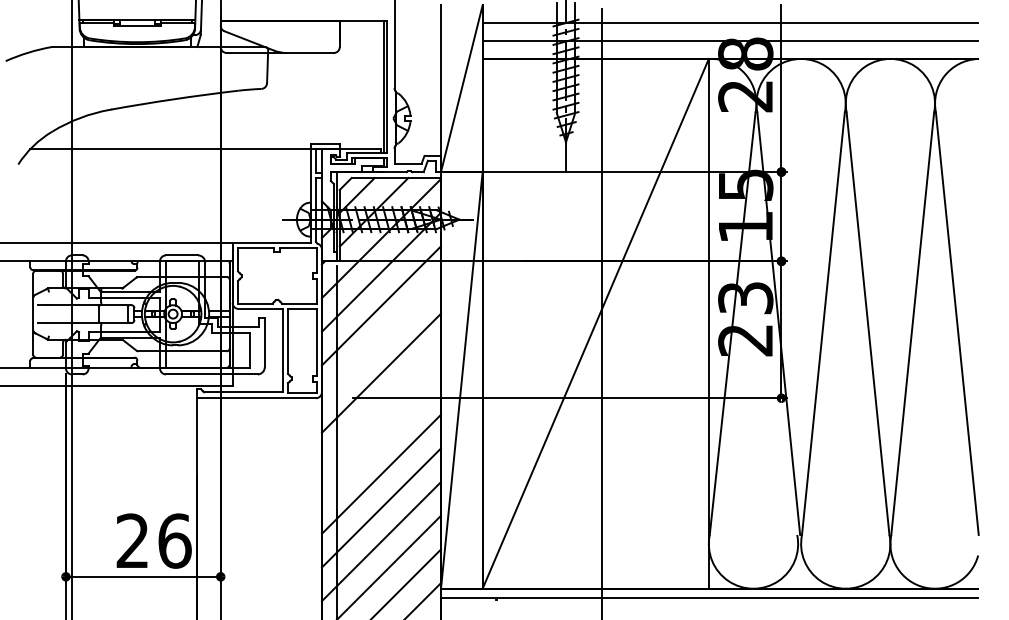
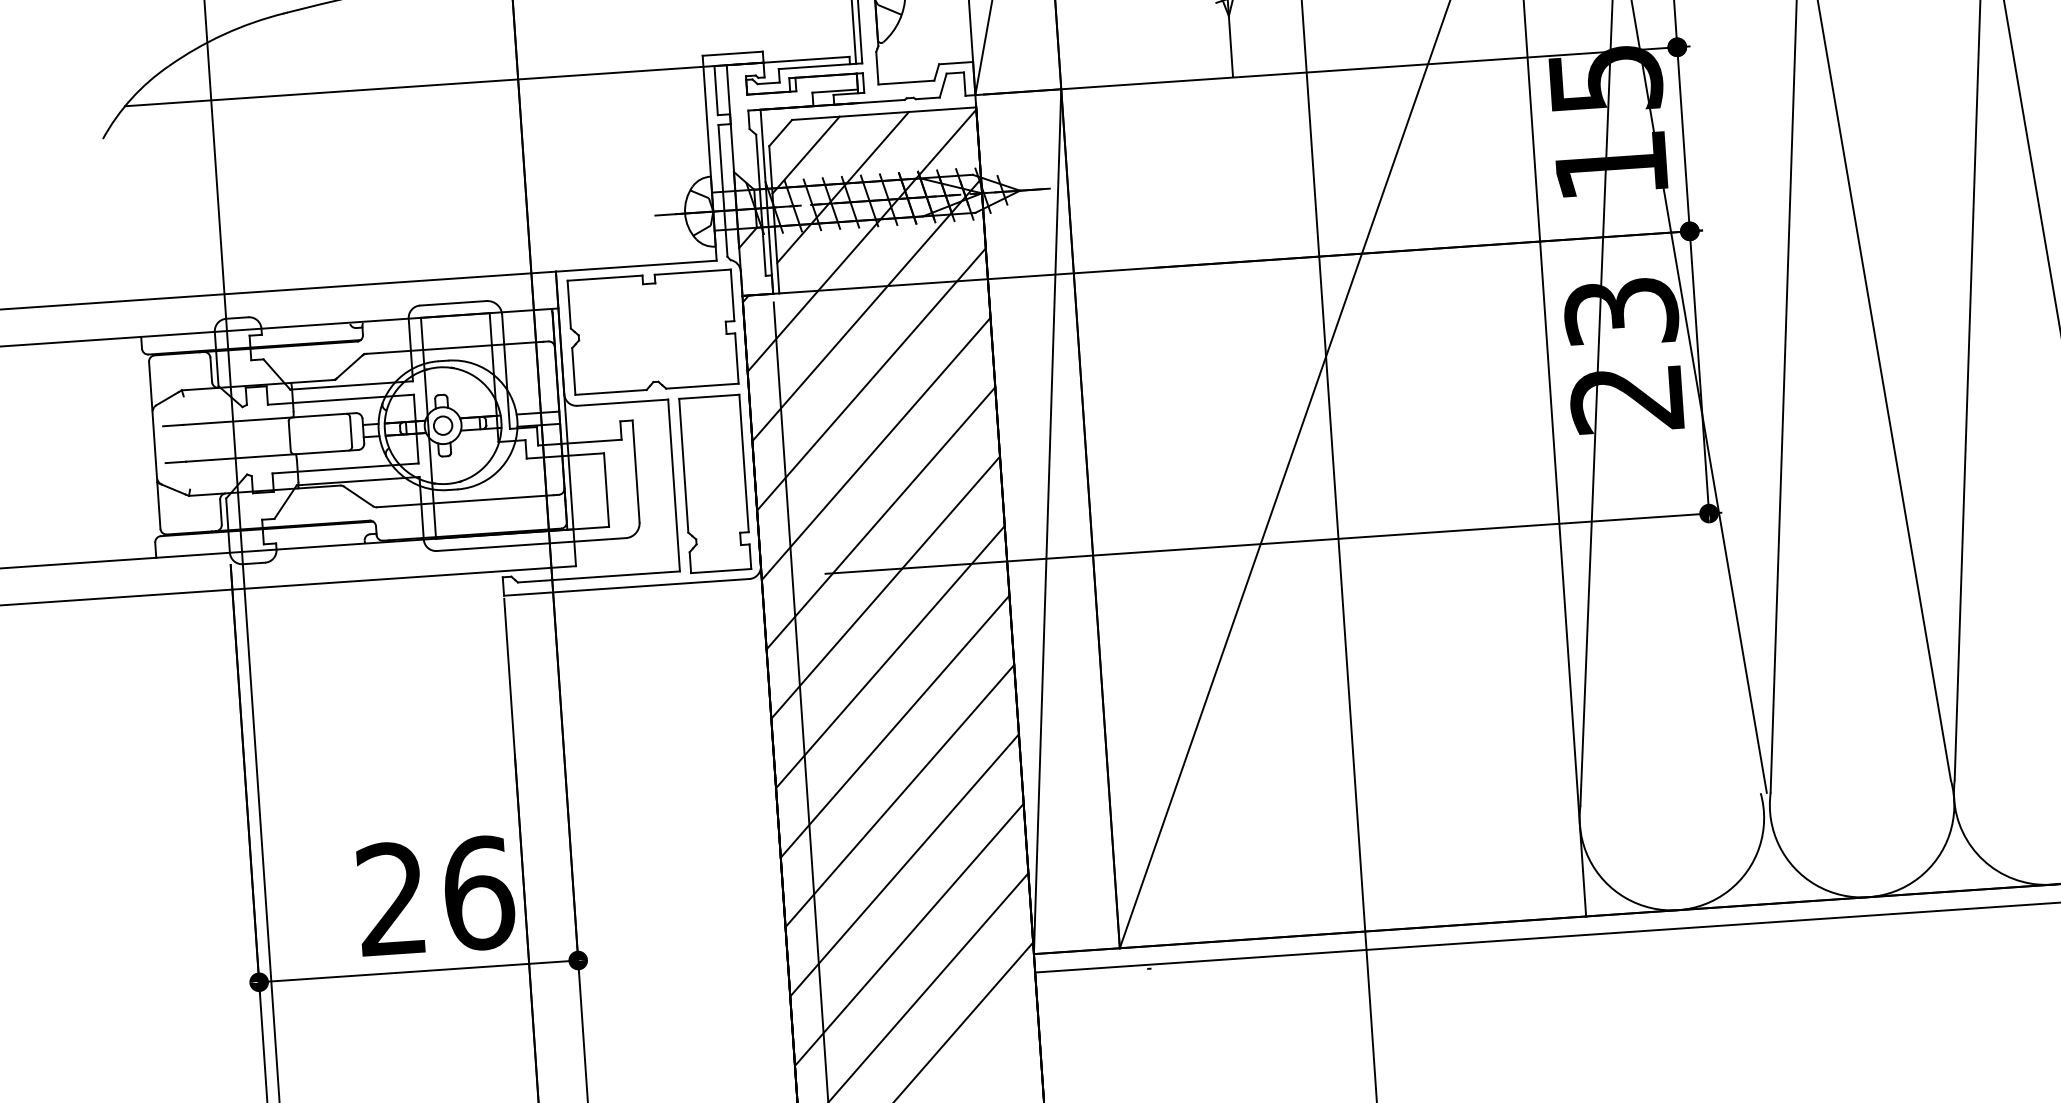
line: (380, 339) -> (874, 448), added
line: (380, 406) -> (883, 586), added
line: (380, 440) -> (888, 657), added

